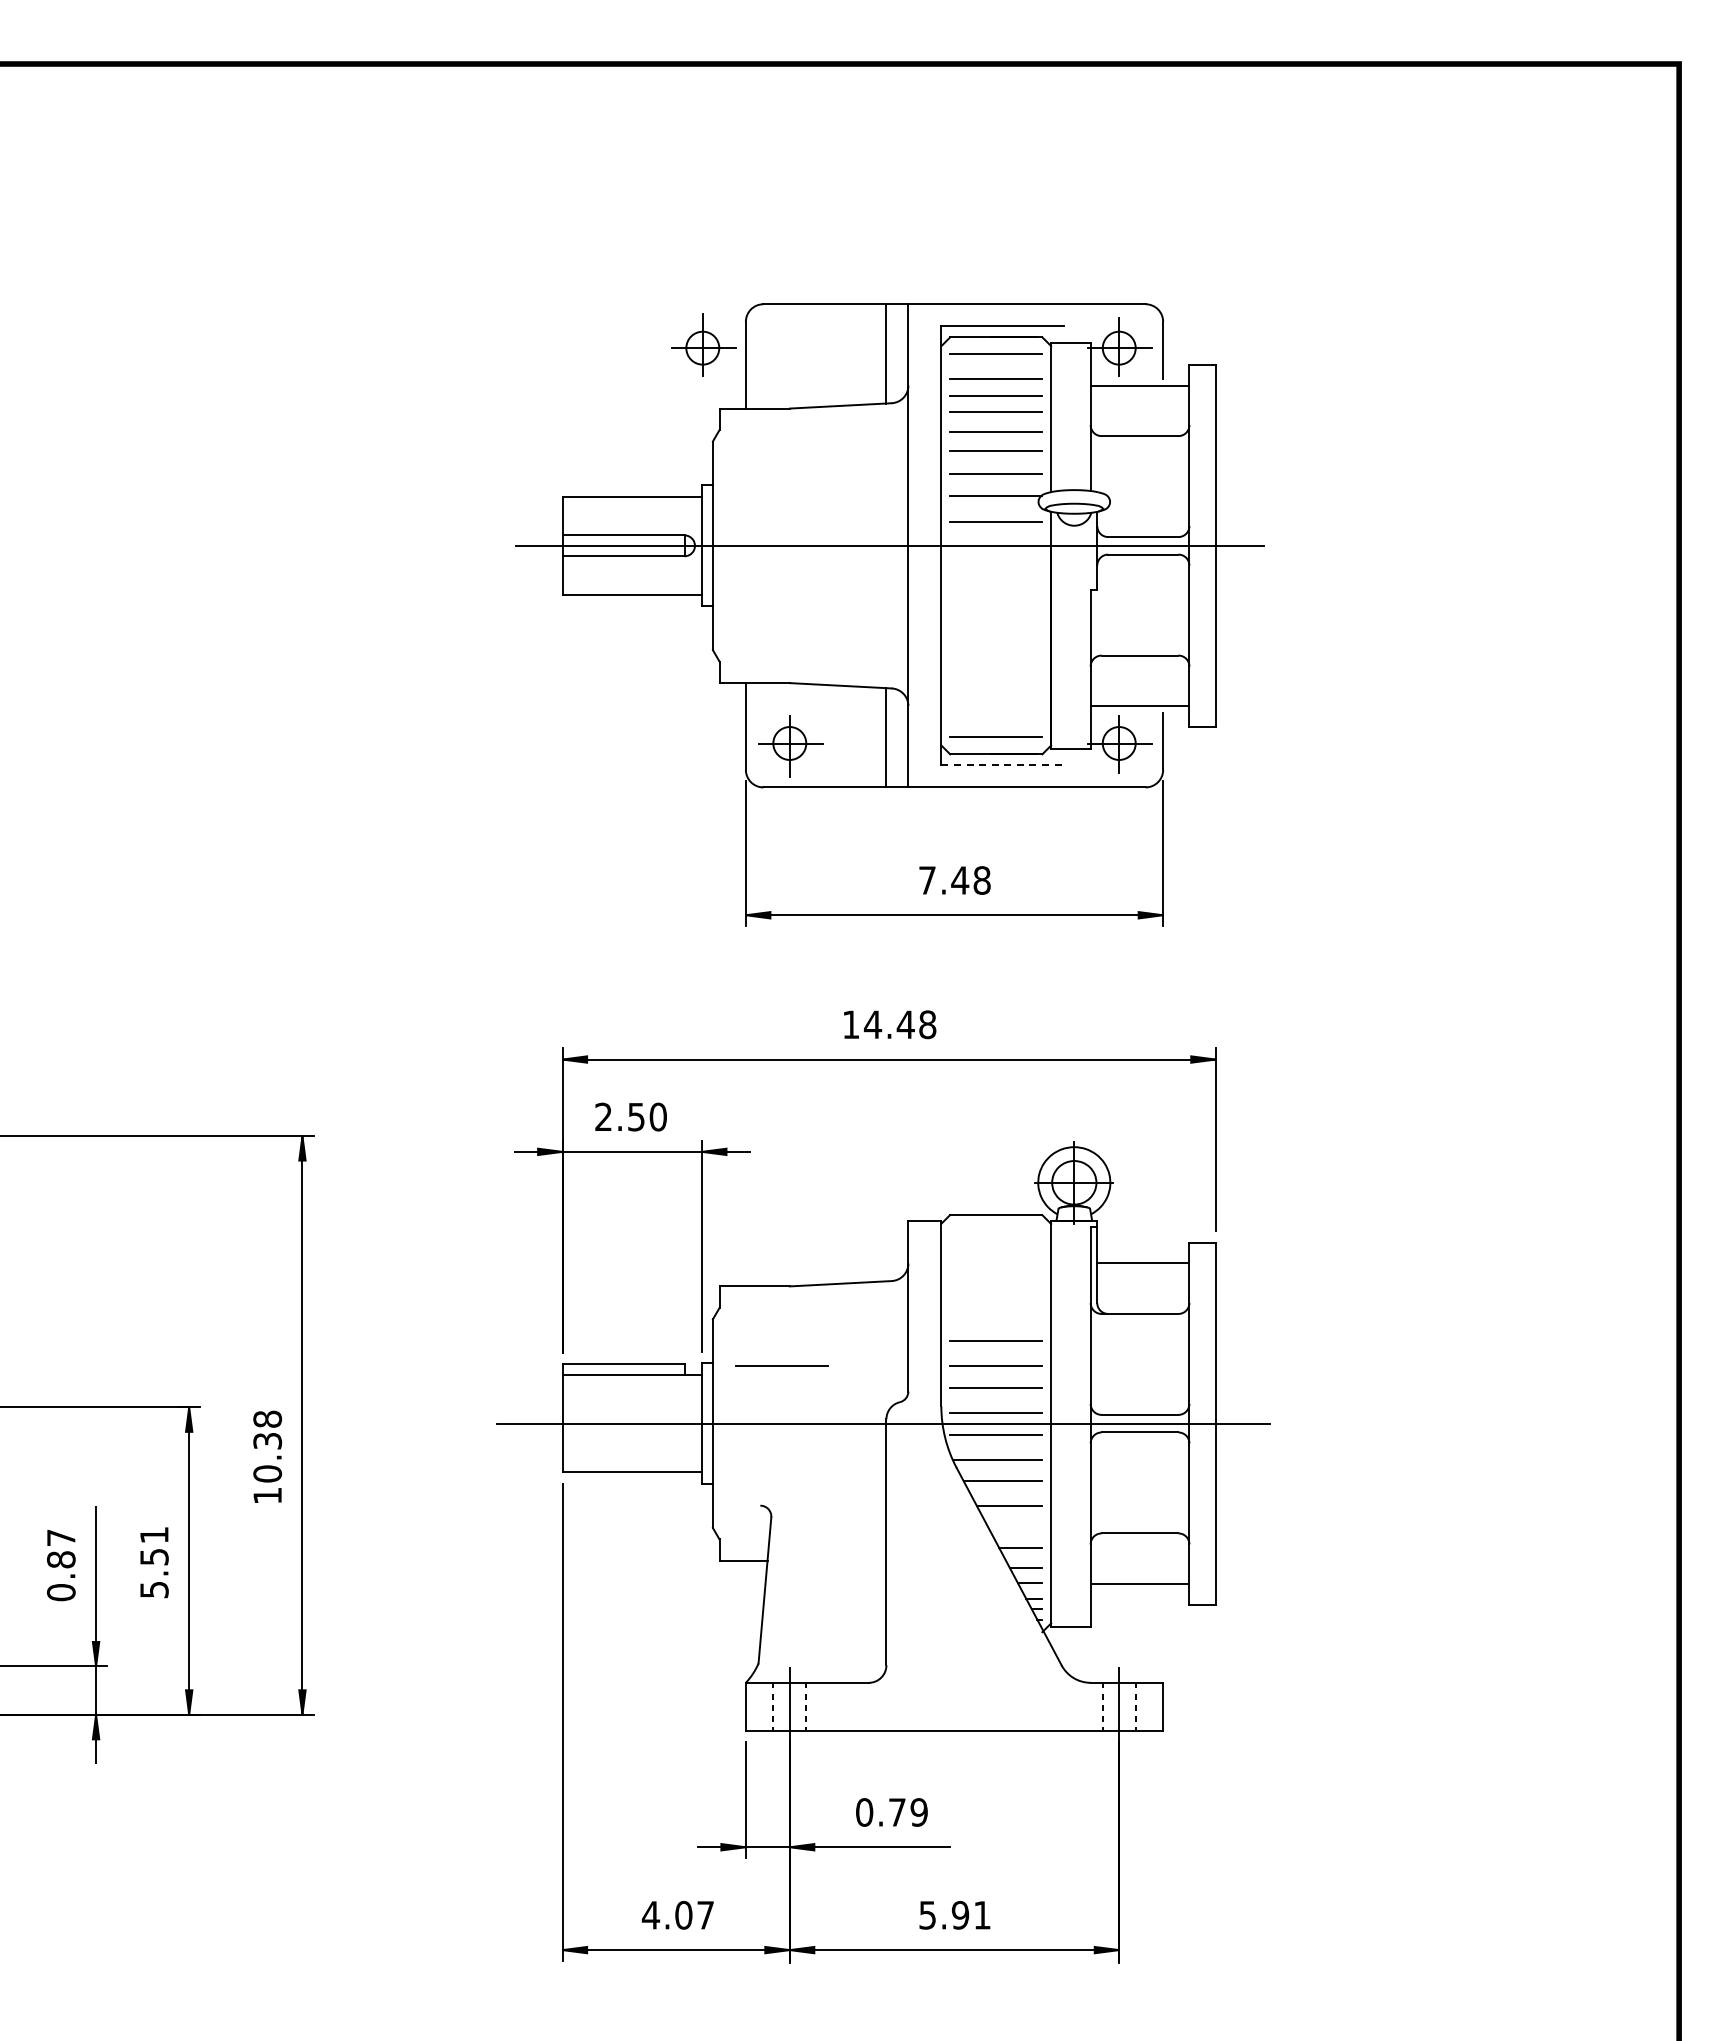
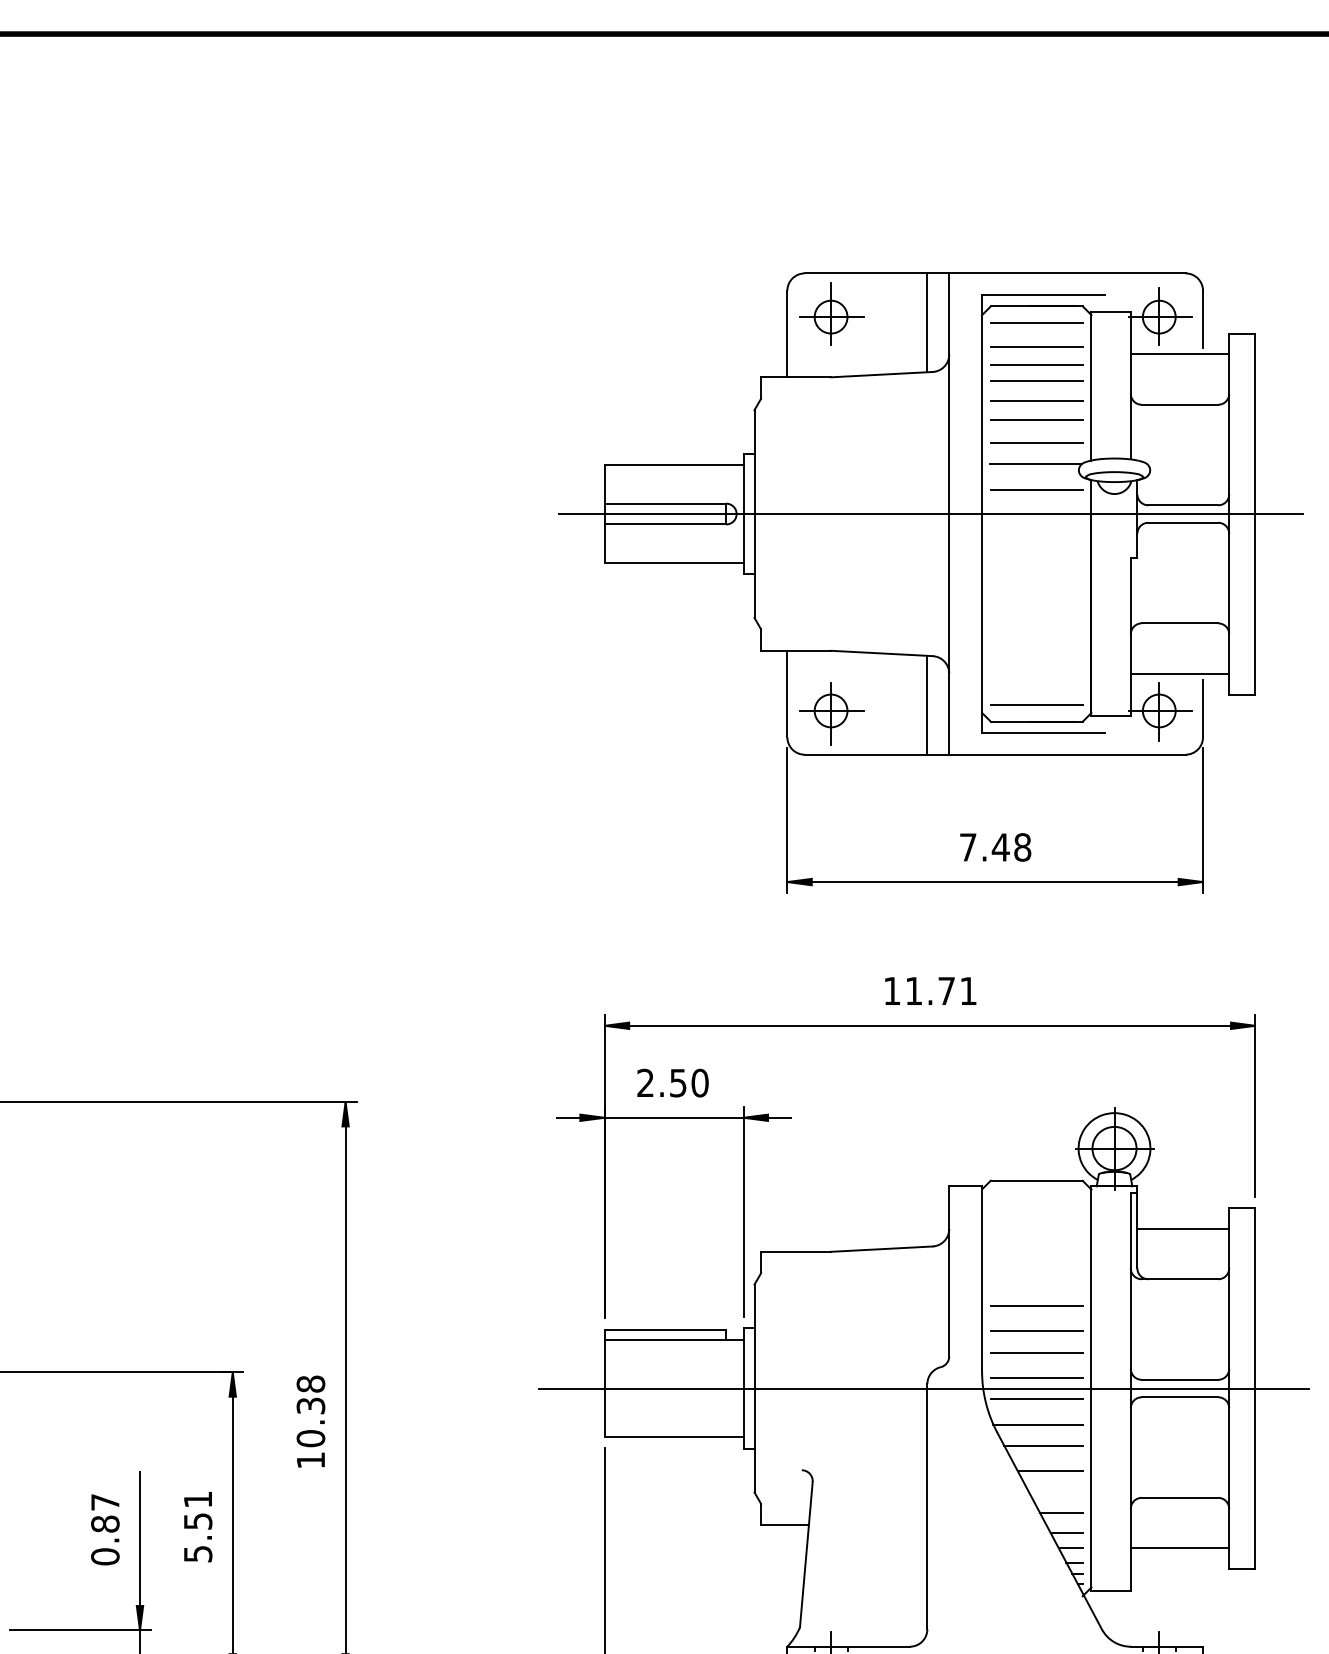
part: (703, 344) -> (831, 313), moved
line: (1003, 765) -> (1043, 732), dashed -> solid
text: (899, 1024) -> (940, 990), 14.48 -> 11.71
line: (781, 1365) -> (822, 1330), removed

